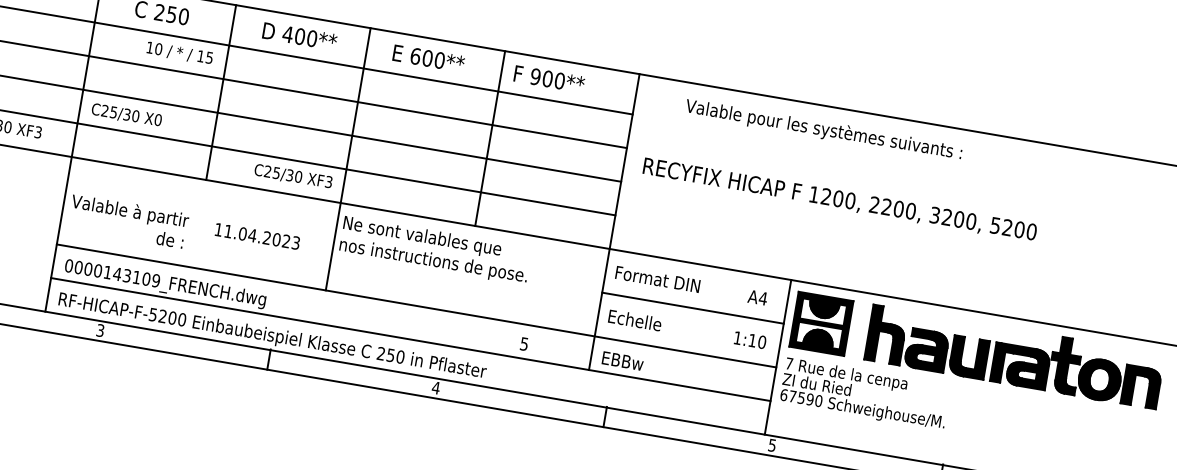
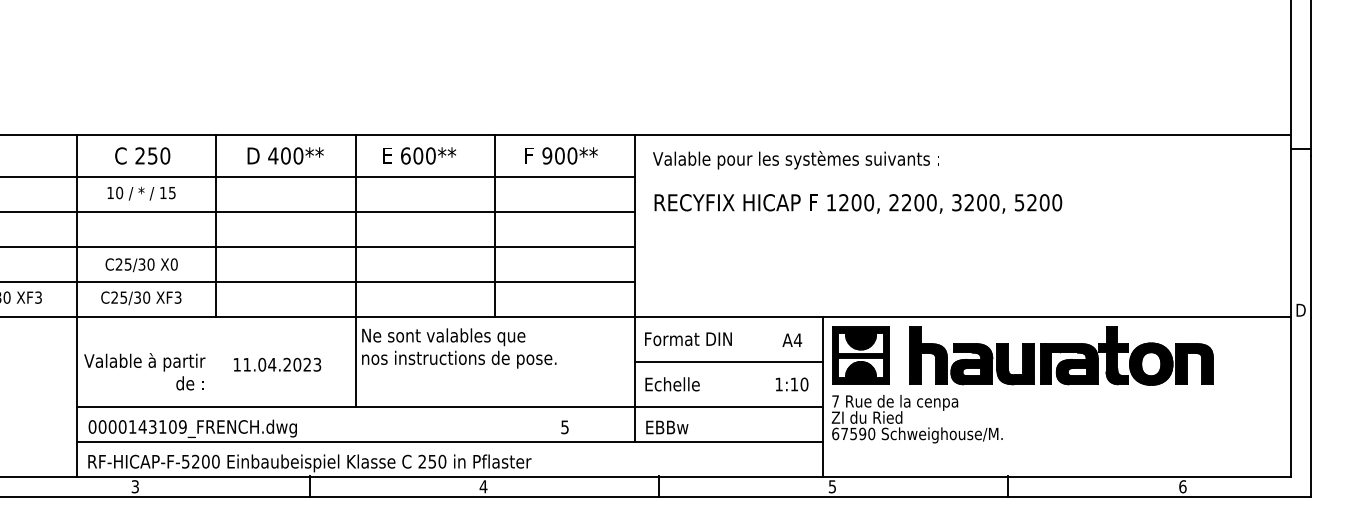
text: (179, 53) -> (141, 193), moved
text: (549, 78) -> (561, 155), moved
text: (126, 115) -> (141, 265), moved
text: (823, 130) -> (795, 160), moved
text: (293, 176) -> (141, 298), moved
text: (840, 199) -> (858, 203), moved

